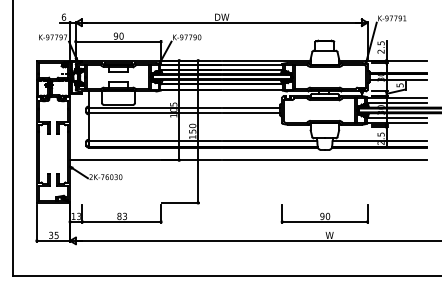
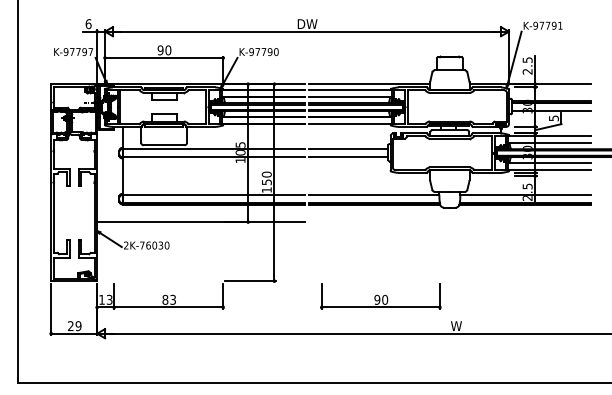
line: (324, 160) -> (449, 222), removed
part: (324, 214) -> (380, 296), moved
text: (53, 235) -> (74, 326), 35 -> 29

